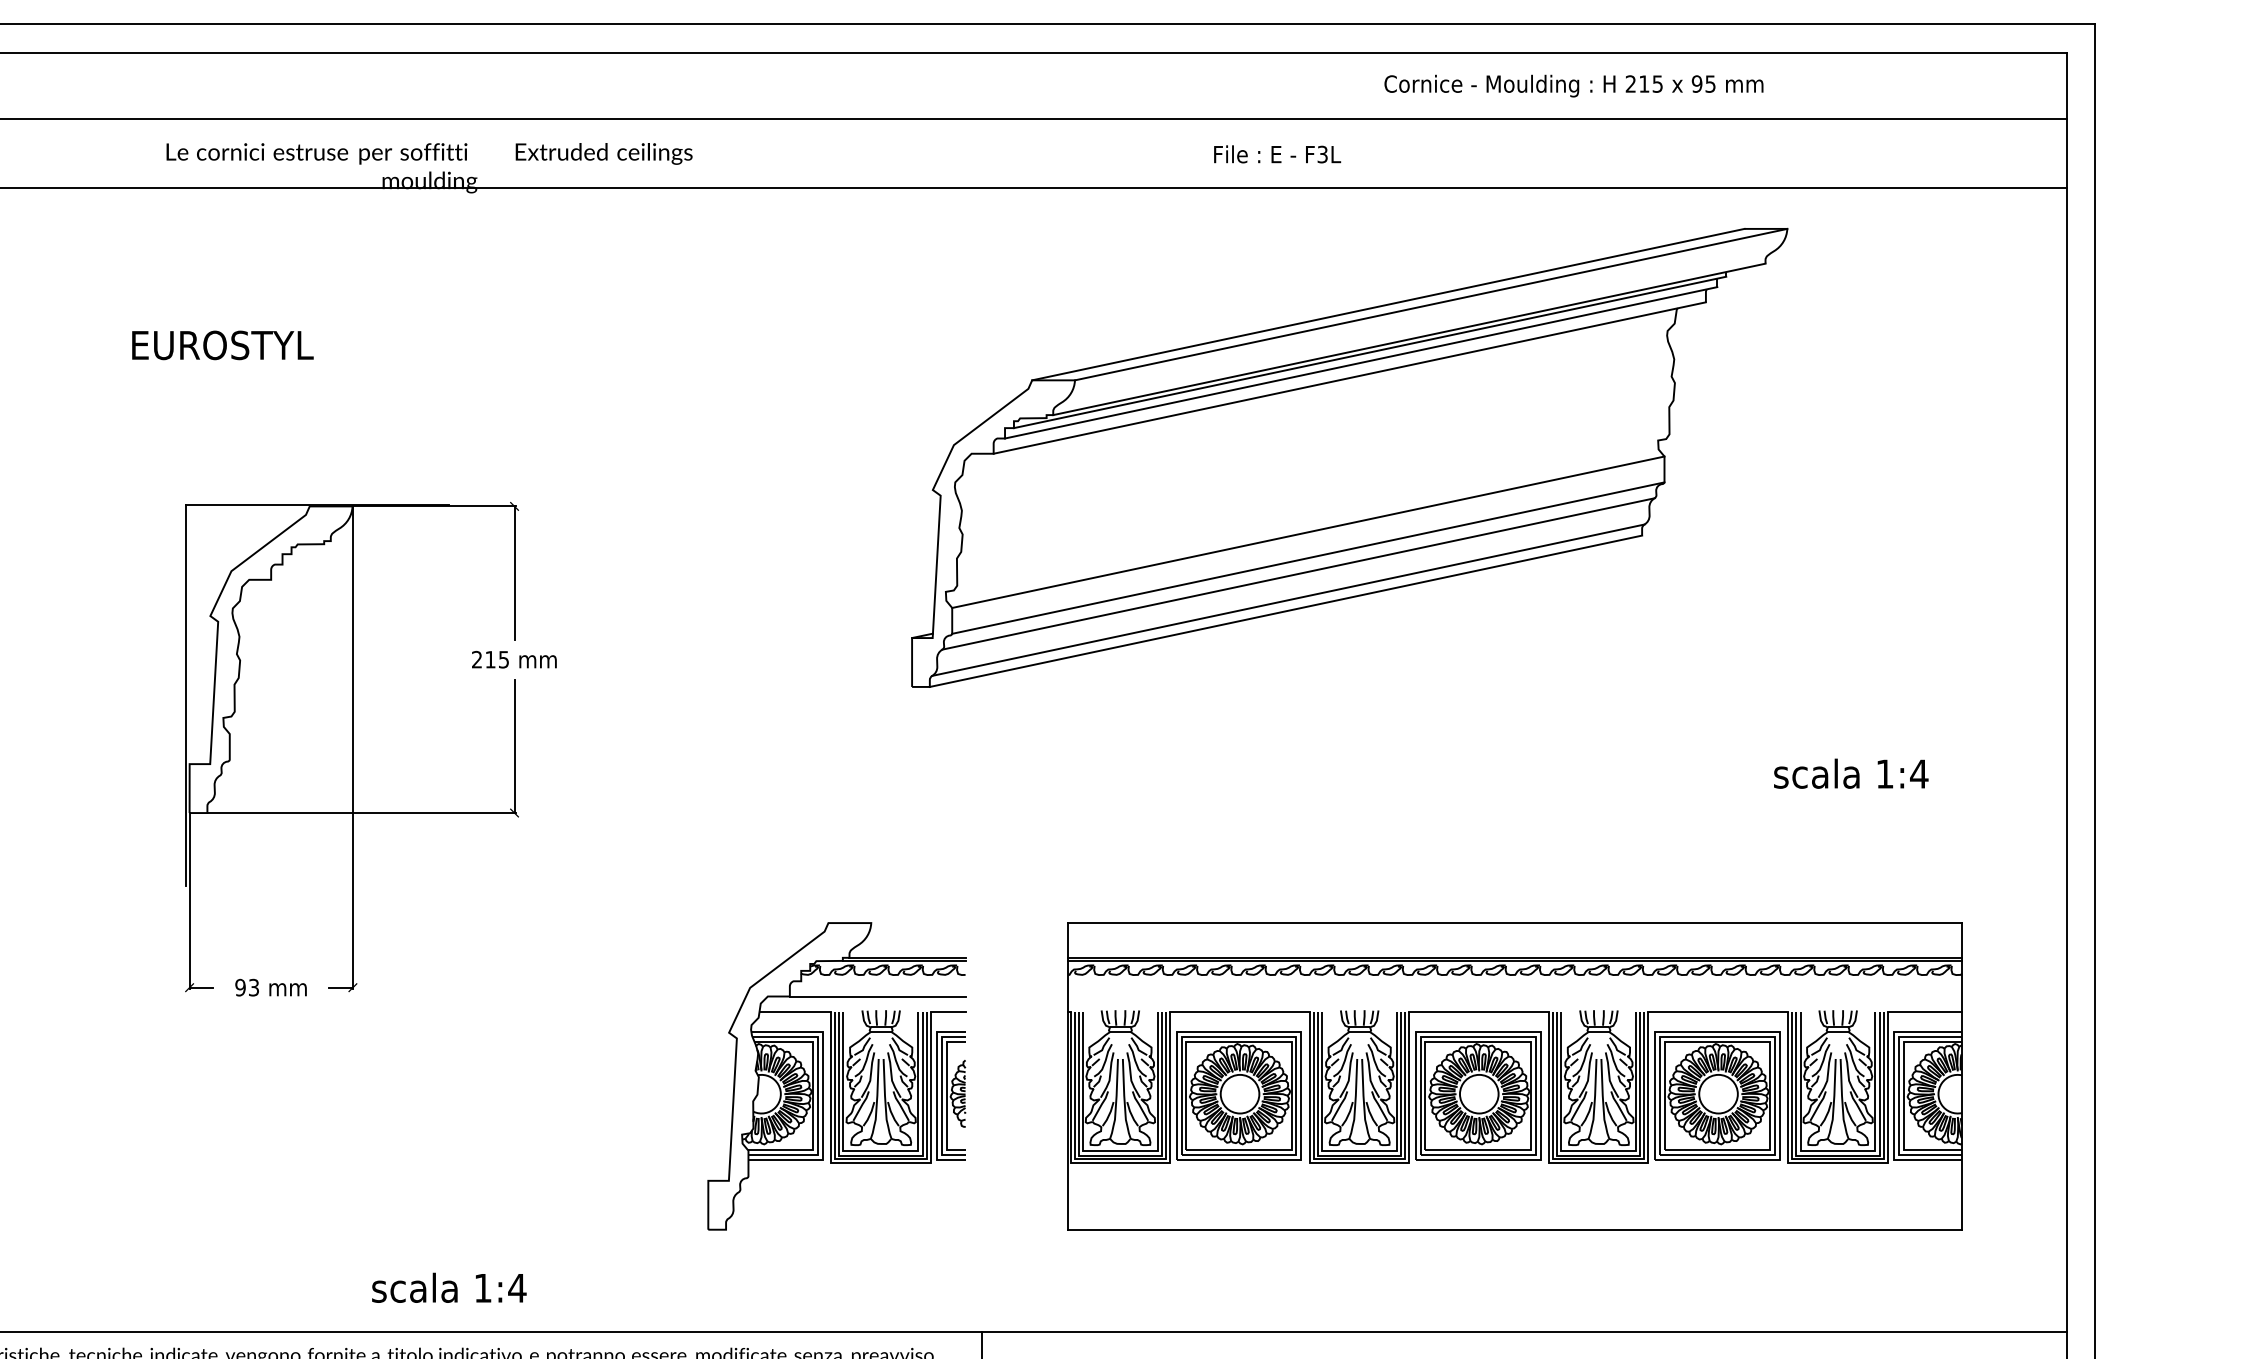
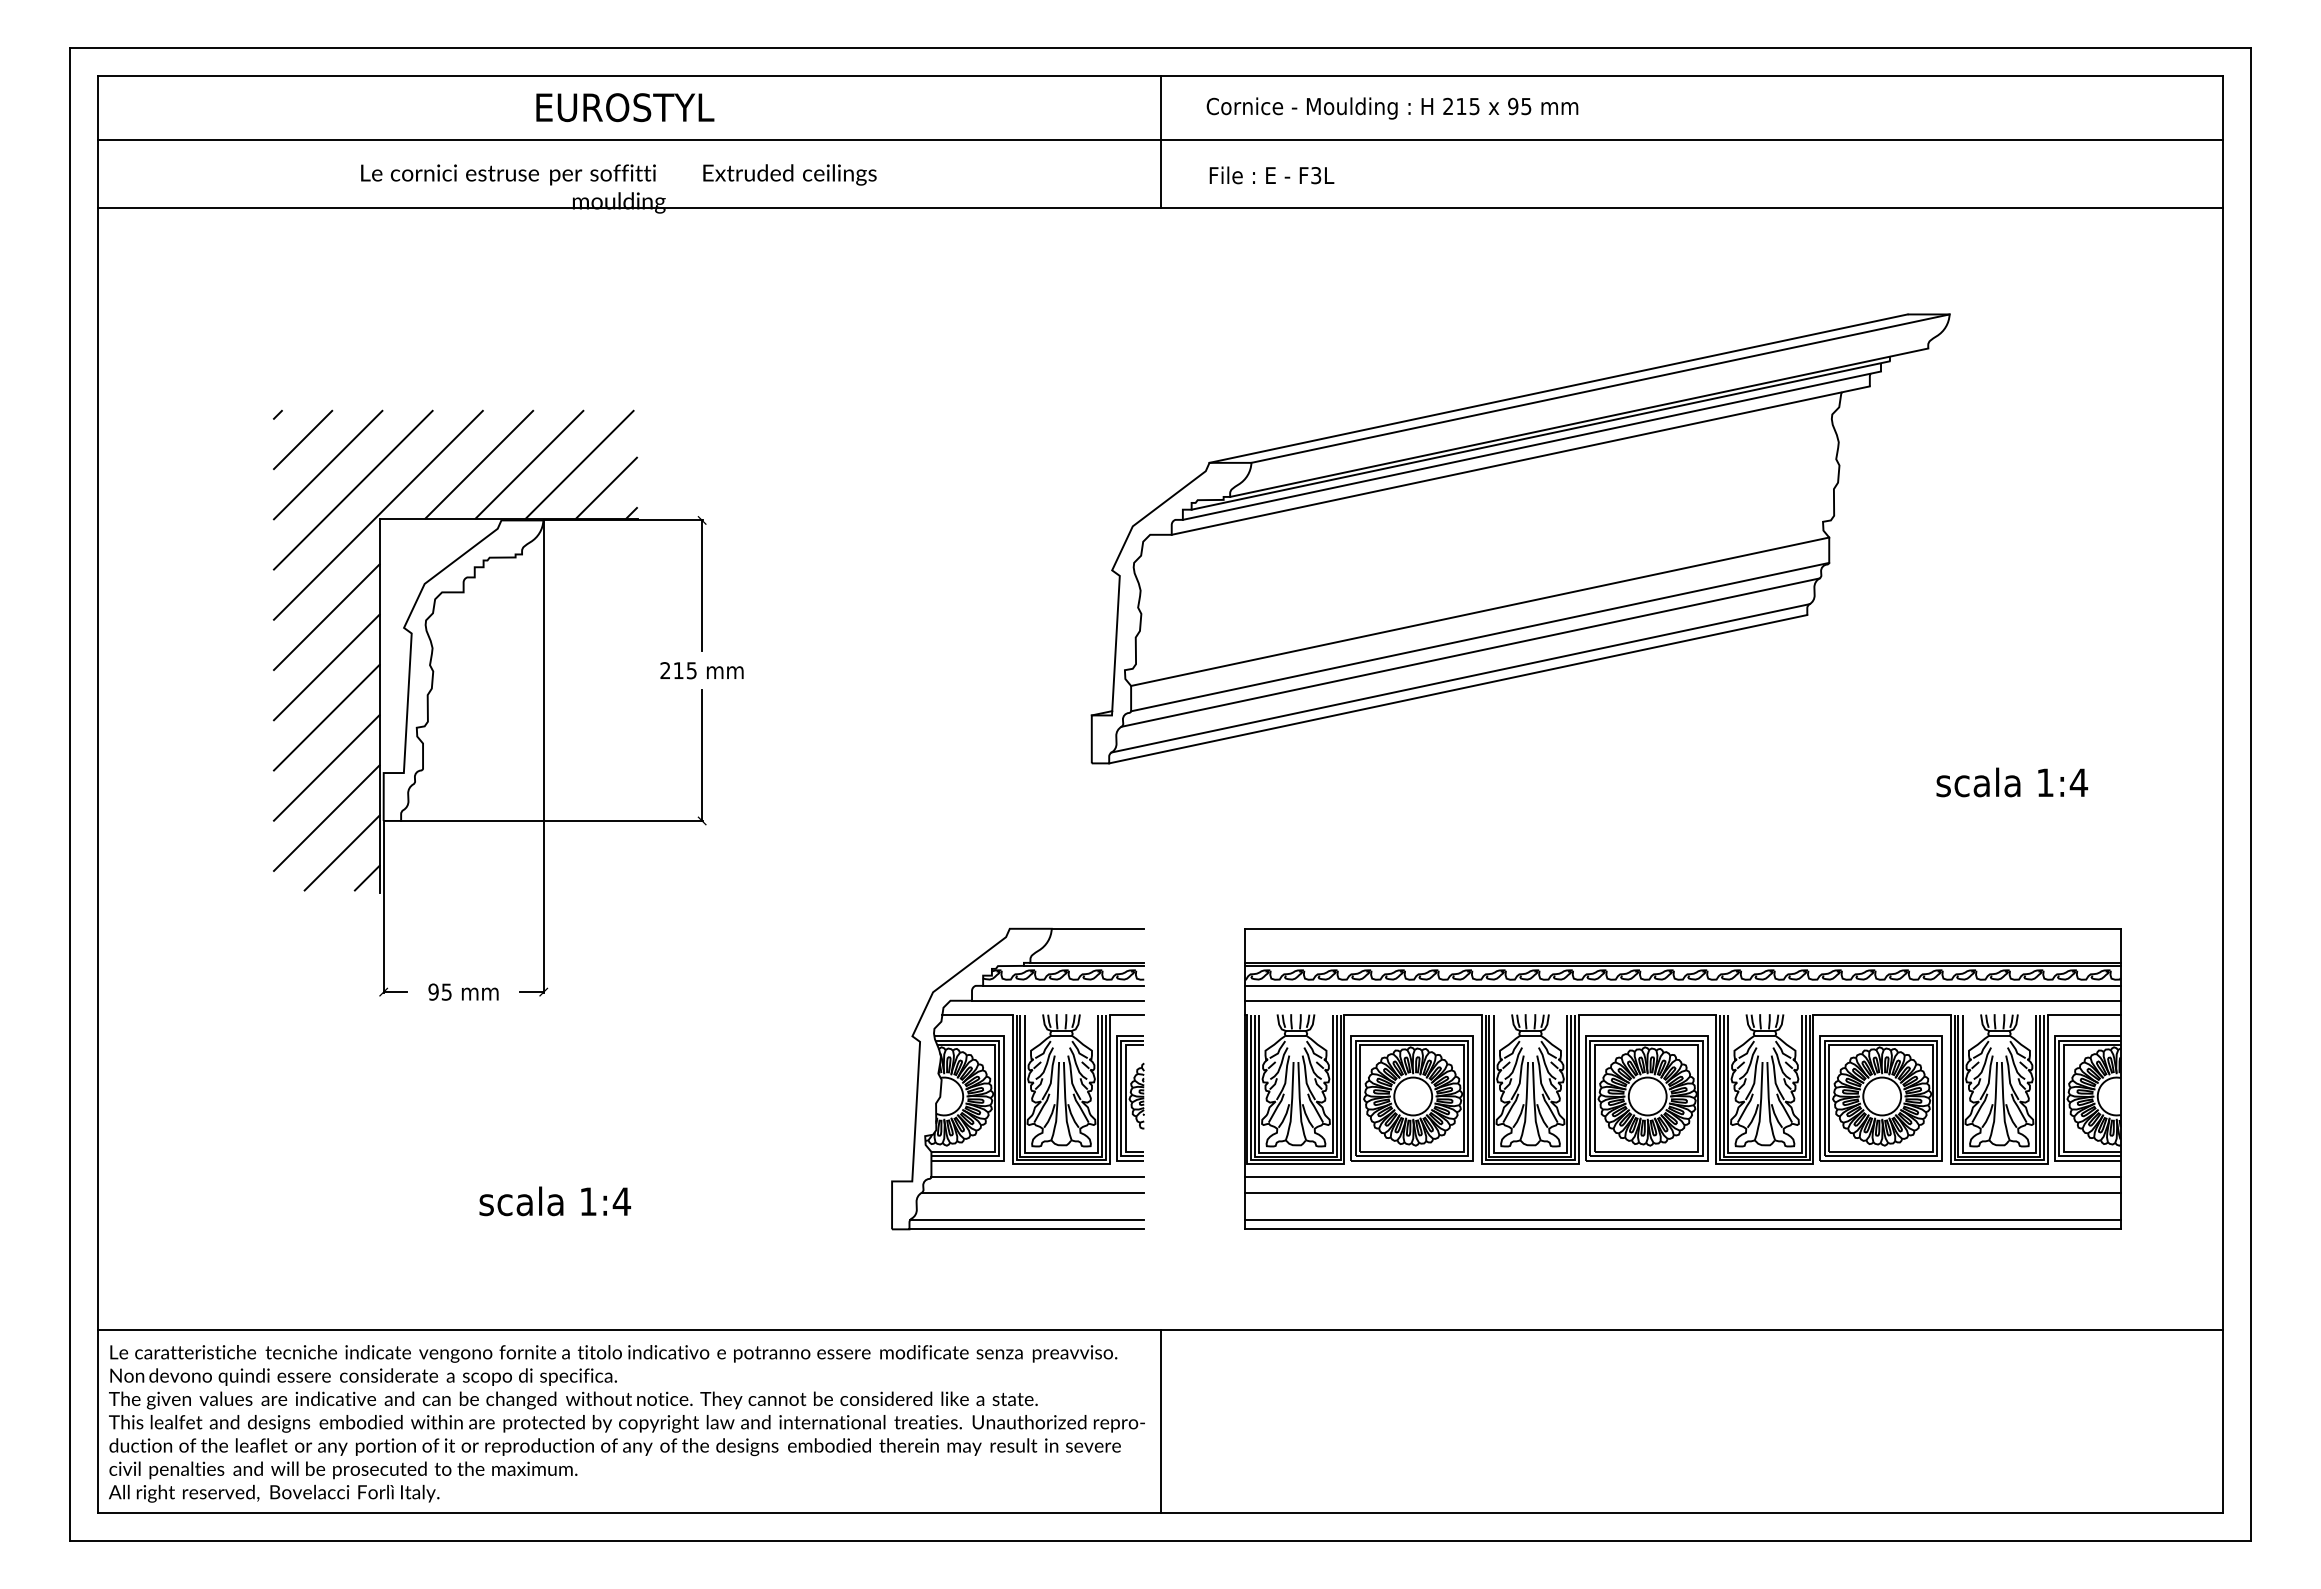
text: (1573, 86) -> (1392, 108), moved
line: (982, 119) -> (1160, 141), added
text: (1277, 154) -> (1271, 175), moved
text: (223, 345) -> (625, 107), moved
part: (1349, 457) -> (1520, 538), moved
hatch: (262, 639) -> (455, 650), added
line: (917, 922) -> (1097, 928), added
line: (883, 980) -> (1063, 985), added
line: (1514, 980) -> (1682, 985), added
text: (253, 987) -> (446, 991), 93 -> 95
line: (1514, 996) -> (1682, 1000), added
line: (856, 1176) -> (1037, 1177), added
line: (1514, 1176) -> (1682, 1177), added
line: (851, 1192) -> (1032, 1192), added
line: (1514, 1192) -> (1682, 1192), added
line: (846, 1220) -> (1027, 1220), added
line: (1514, 1220) -> (1682, 1220), added
line: (845, 1229) -> (1026, 1229), added
text: (448, 1288) -> (554, 1201), moved

